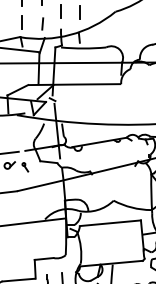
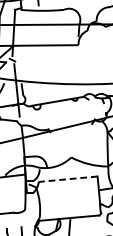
line: (110, 223) -> (68, 179), solid -> dashed

